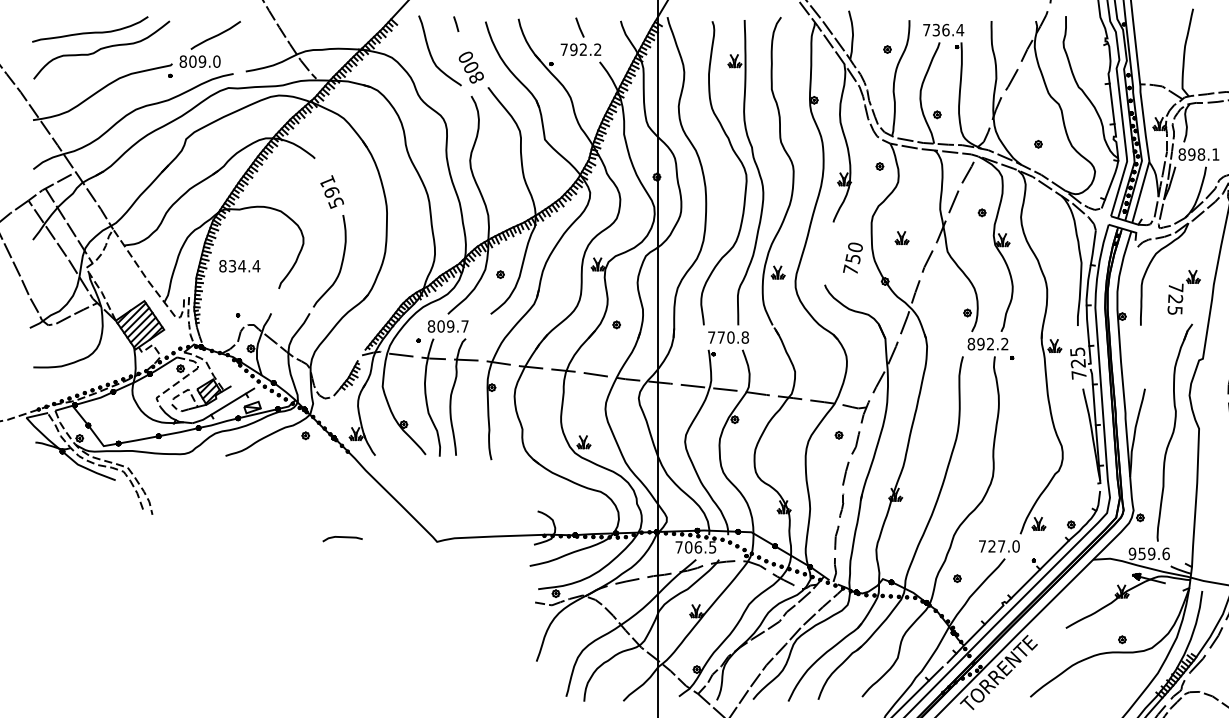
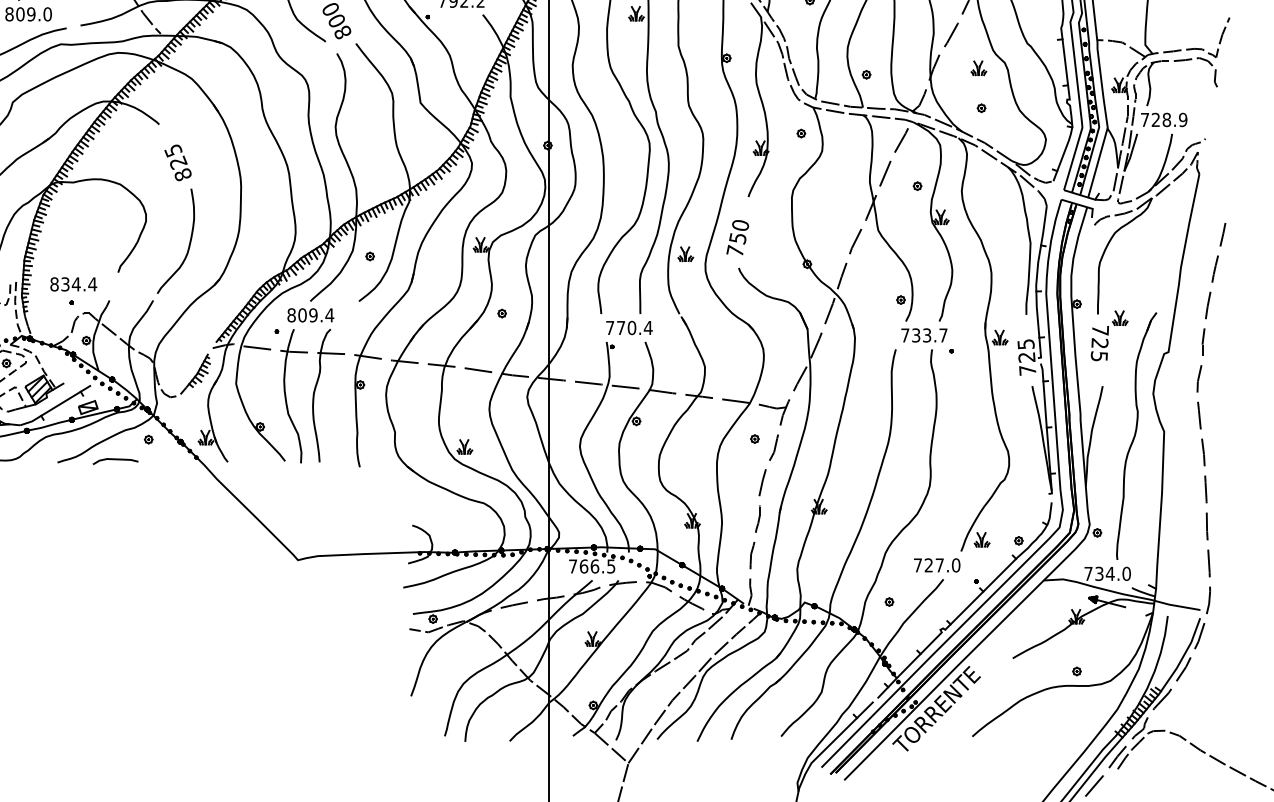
text: (1198, 154) -> (1163, 119), 898.1 -> 728.9
text: (331, 191) -> (177, 161), 591 -> 825
part: (901, 238) -> (978, 68), moved
text: (852, 257) -> (737, 236), moved
text: (239, 266) -> (73, 284), moved
part: (1183, 292) -> (1108, 335), moved
text: (464, 326) -> (329, 315), 809.7 -> 809.4
text: (745, 337) -> (648, 327), 770.8 -> 770.4
text: (987, 343) -> (923, 334), 892.2 -> 733.7
curve: (342, 537) -> (115, 459), moved
text: (688, 547) -> (583, 566), 706.5 -> 766.5
text: (1148, 553) -> (1106, 573), 959.6 -> 734.0

